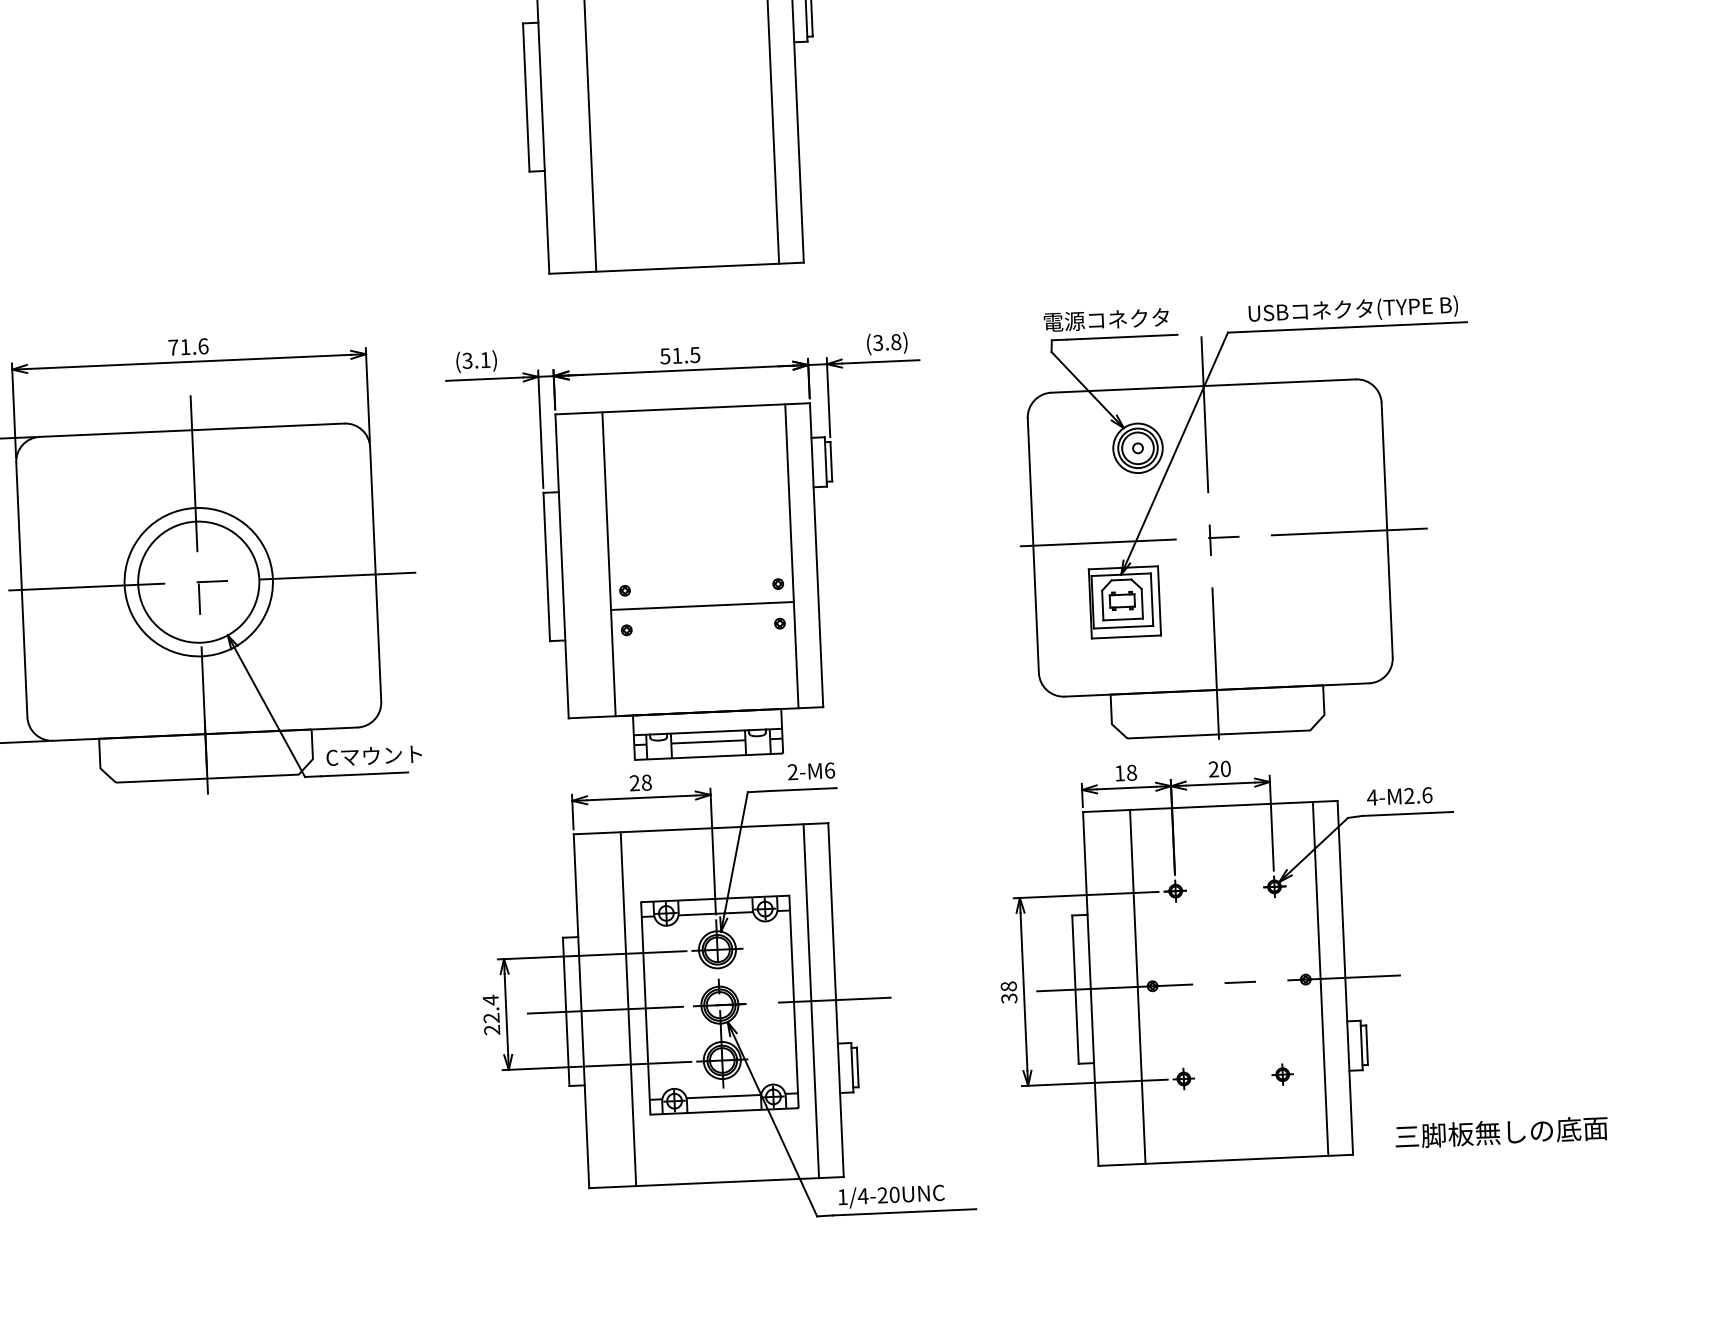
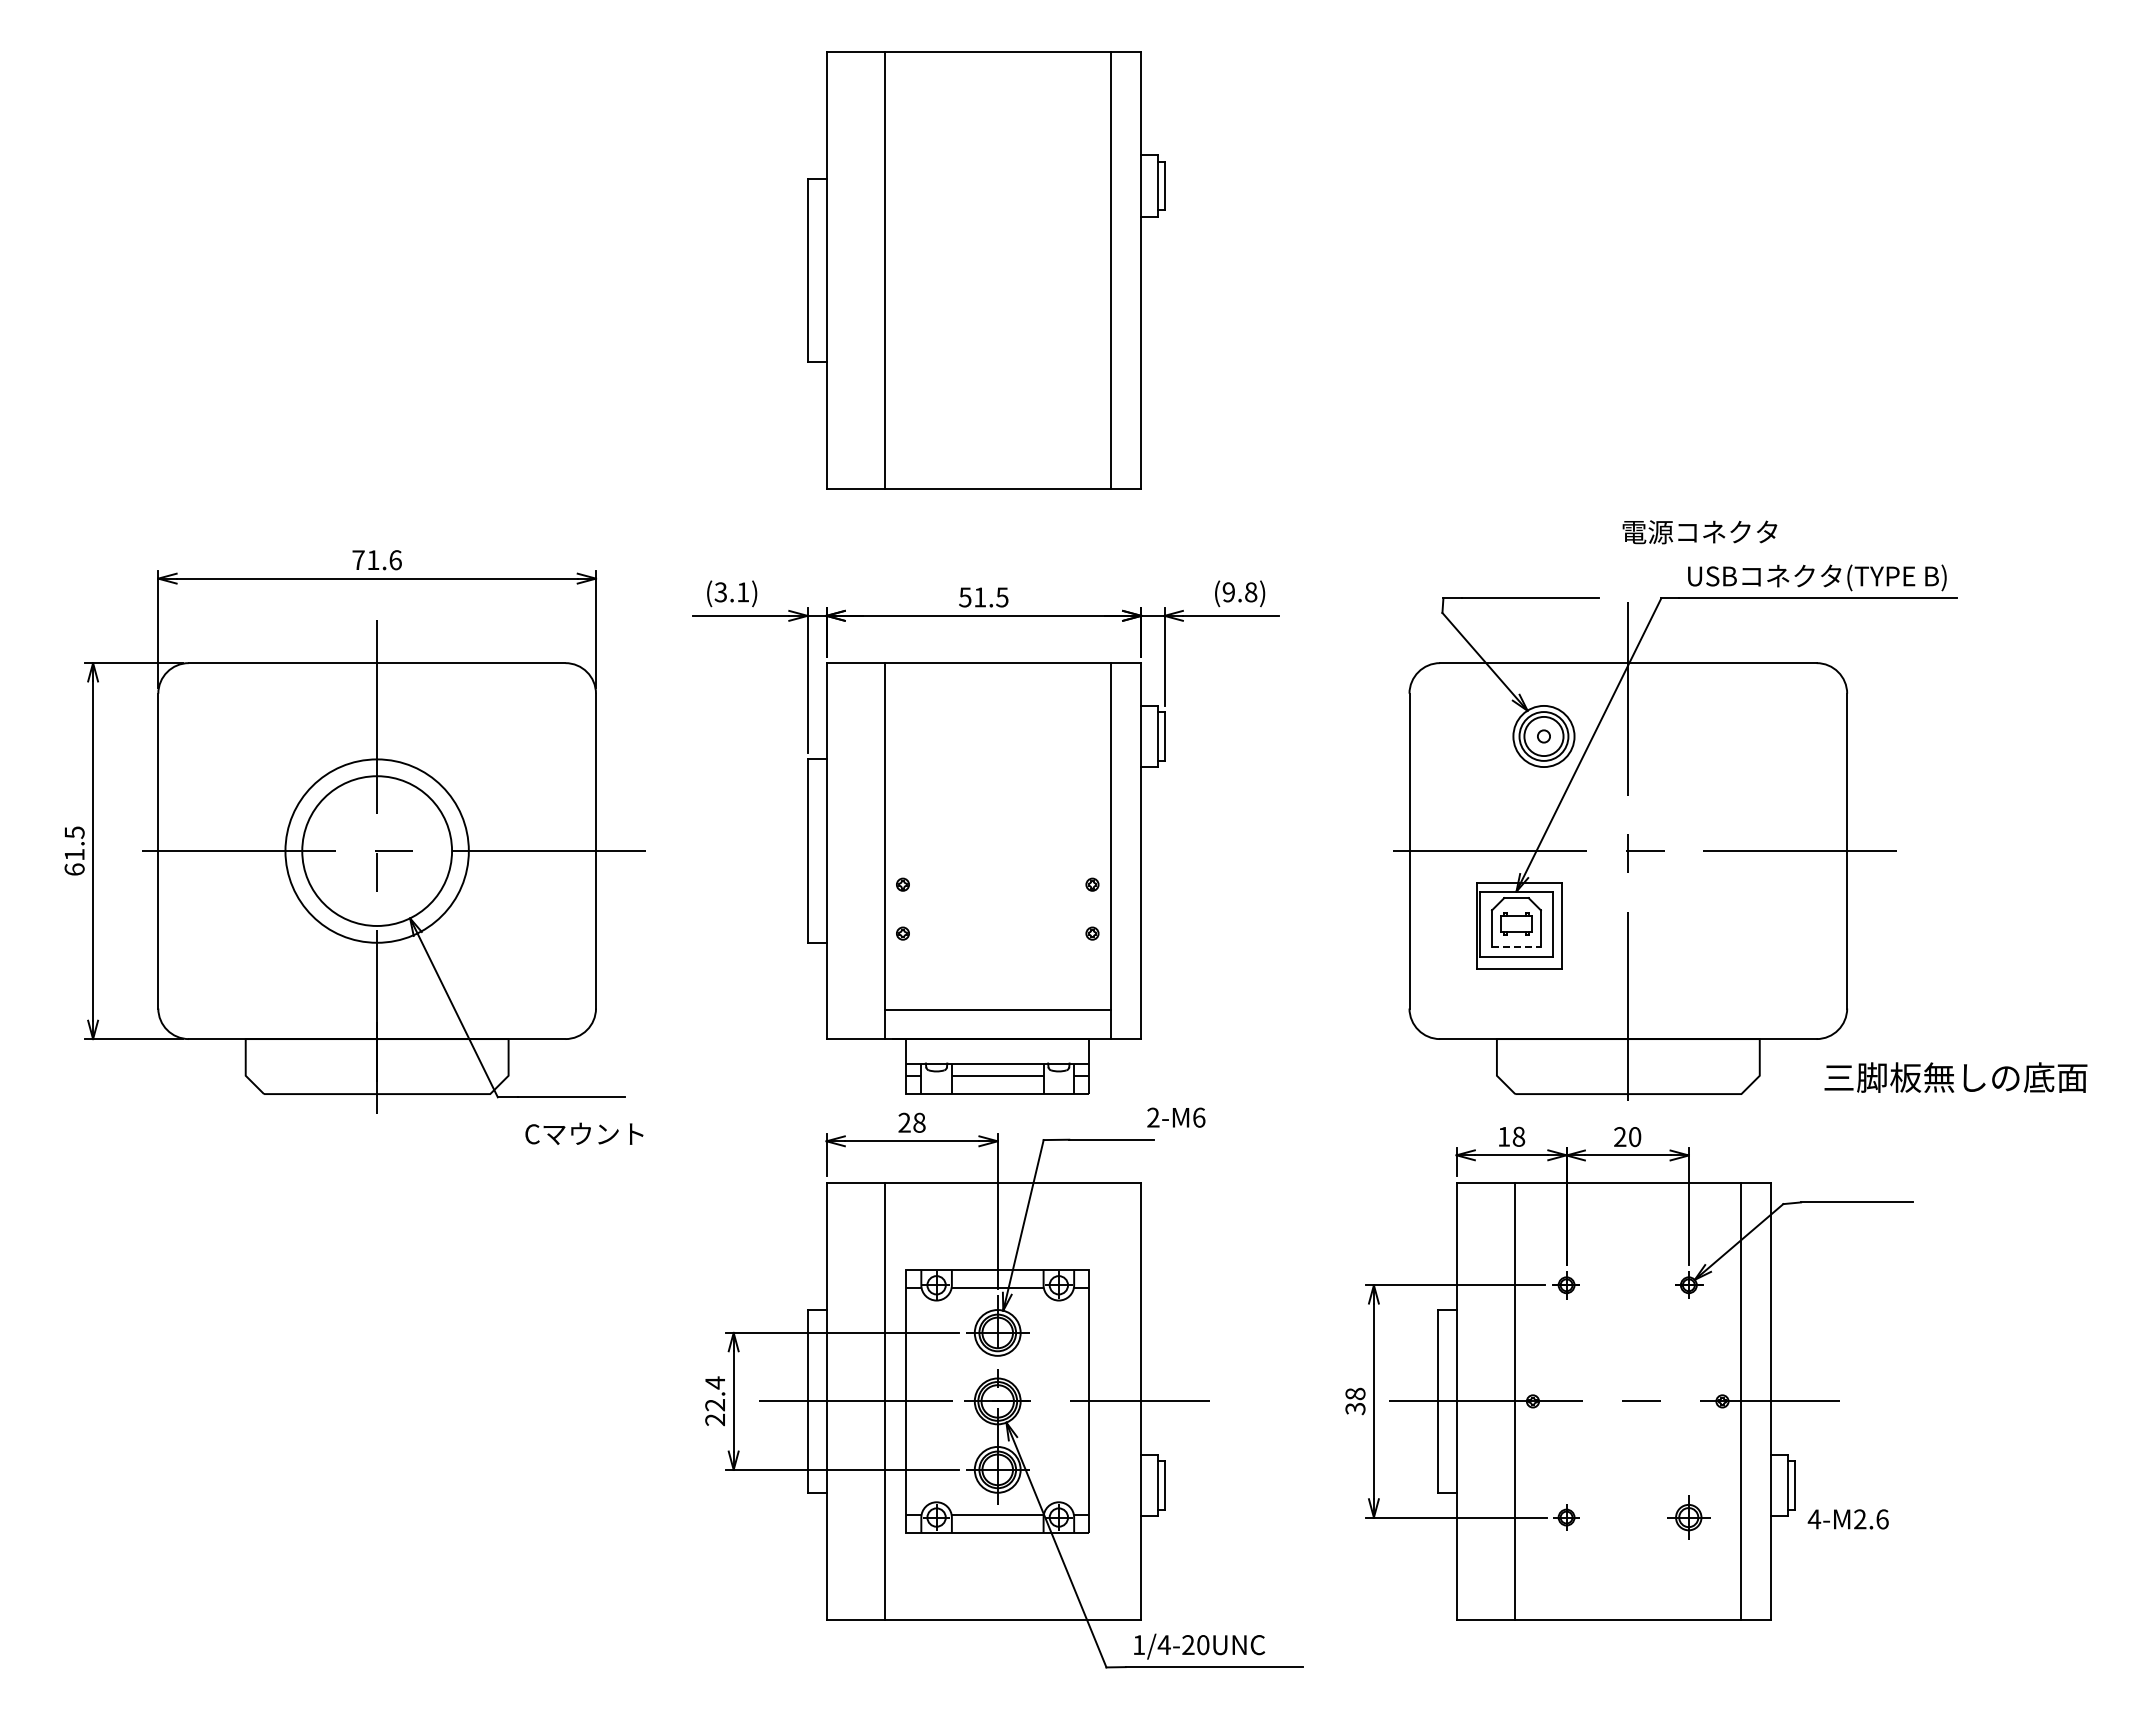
text: (1106, 320) -> (1699, 532), moved
text: (877, 343) -> (1228, 592), (3.8) -> (9.8)
line: (702, 605) -> (997, 1009), moved
line: (1123, 619) -> (1516, 947), solid -> dashed
text: (374, 755) -> (584, 1133), moved
text: (811, 771) -> (1176, 1117), moved
text: (1399, 796) -> (1847, 1519), moved
line: (811, 1001) -> (1110, 1401), removed
part: (1282, 1074) -> (1688, 1517), size x1.6
text: (1501, 1132) -> (1955, 1077), moved

